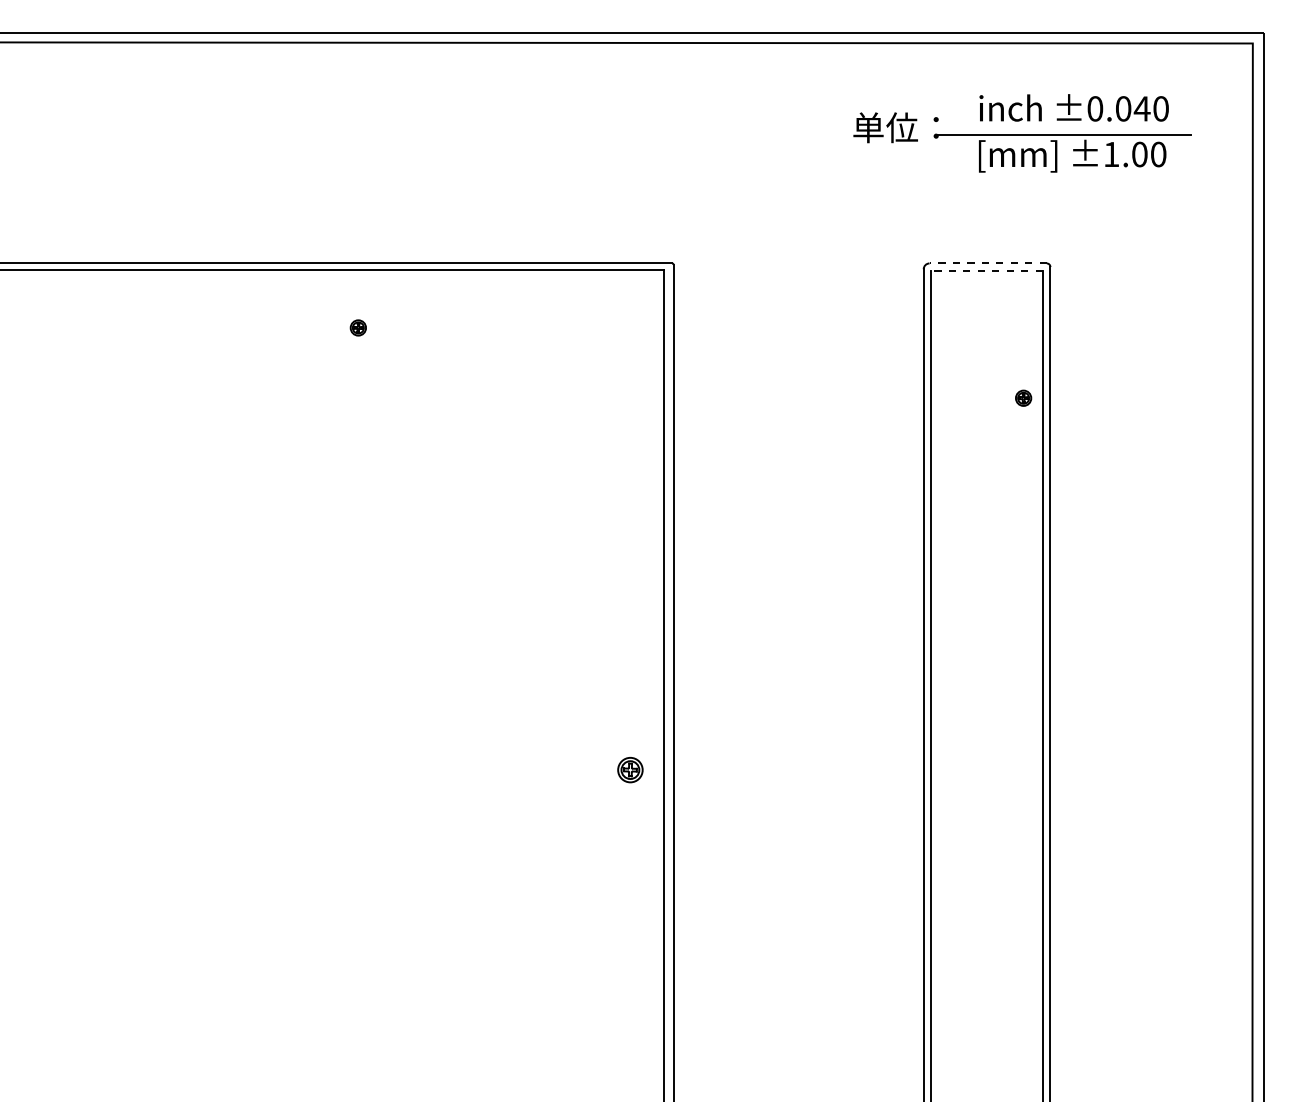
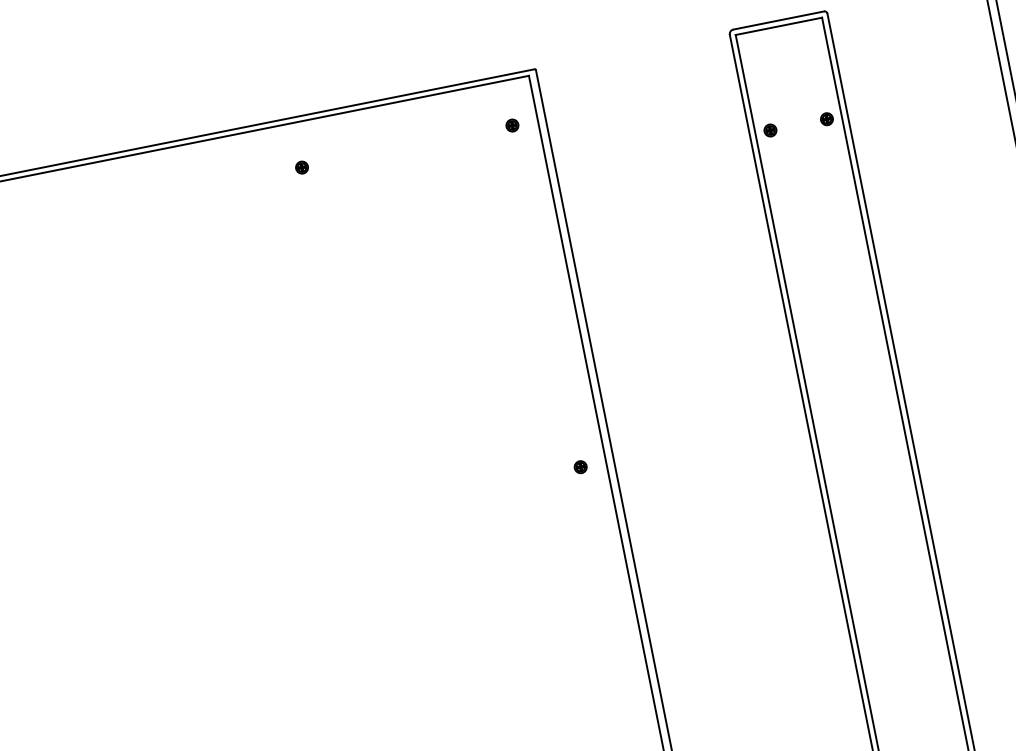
line: (988, 263) -> (779, 20), dashed -> solid
line: (986, 270) -> (778, 26), dashed -> solid
part: (630, 327) -> (512, 125), added
part: (950, 397) -> (770, 129), added
part: (630, 769) -> (580, 466), size x0.62

